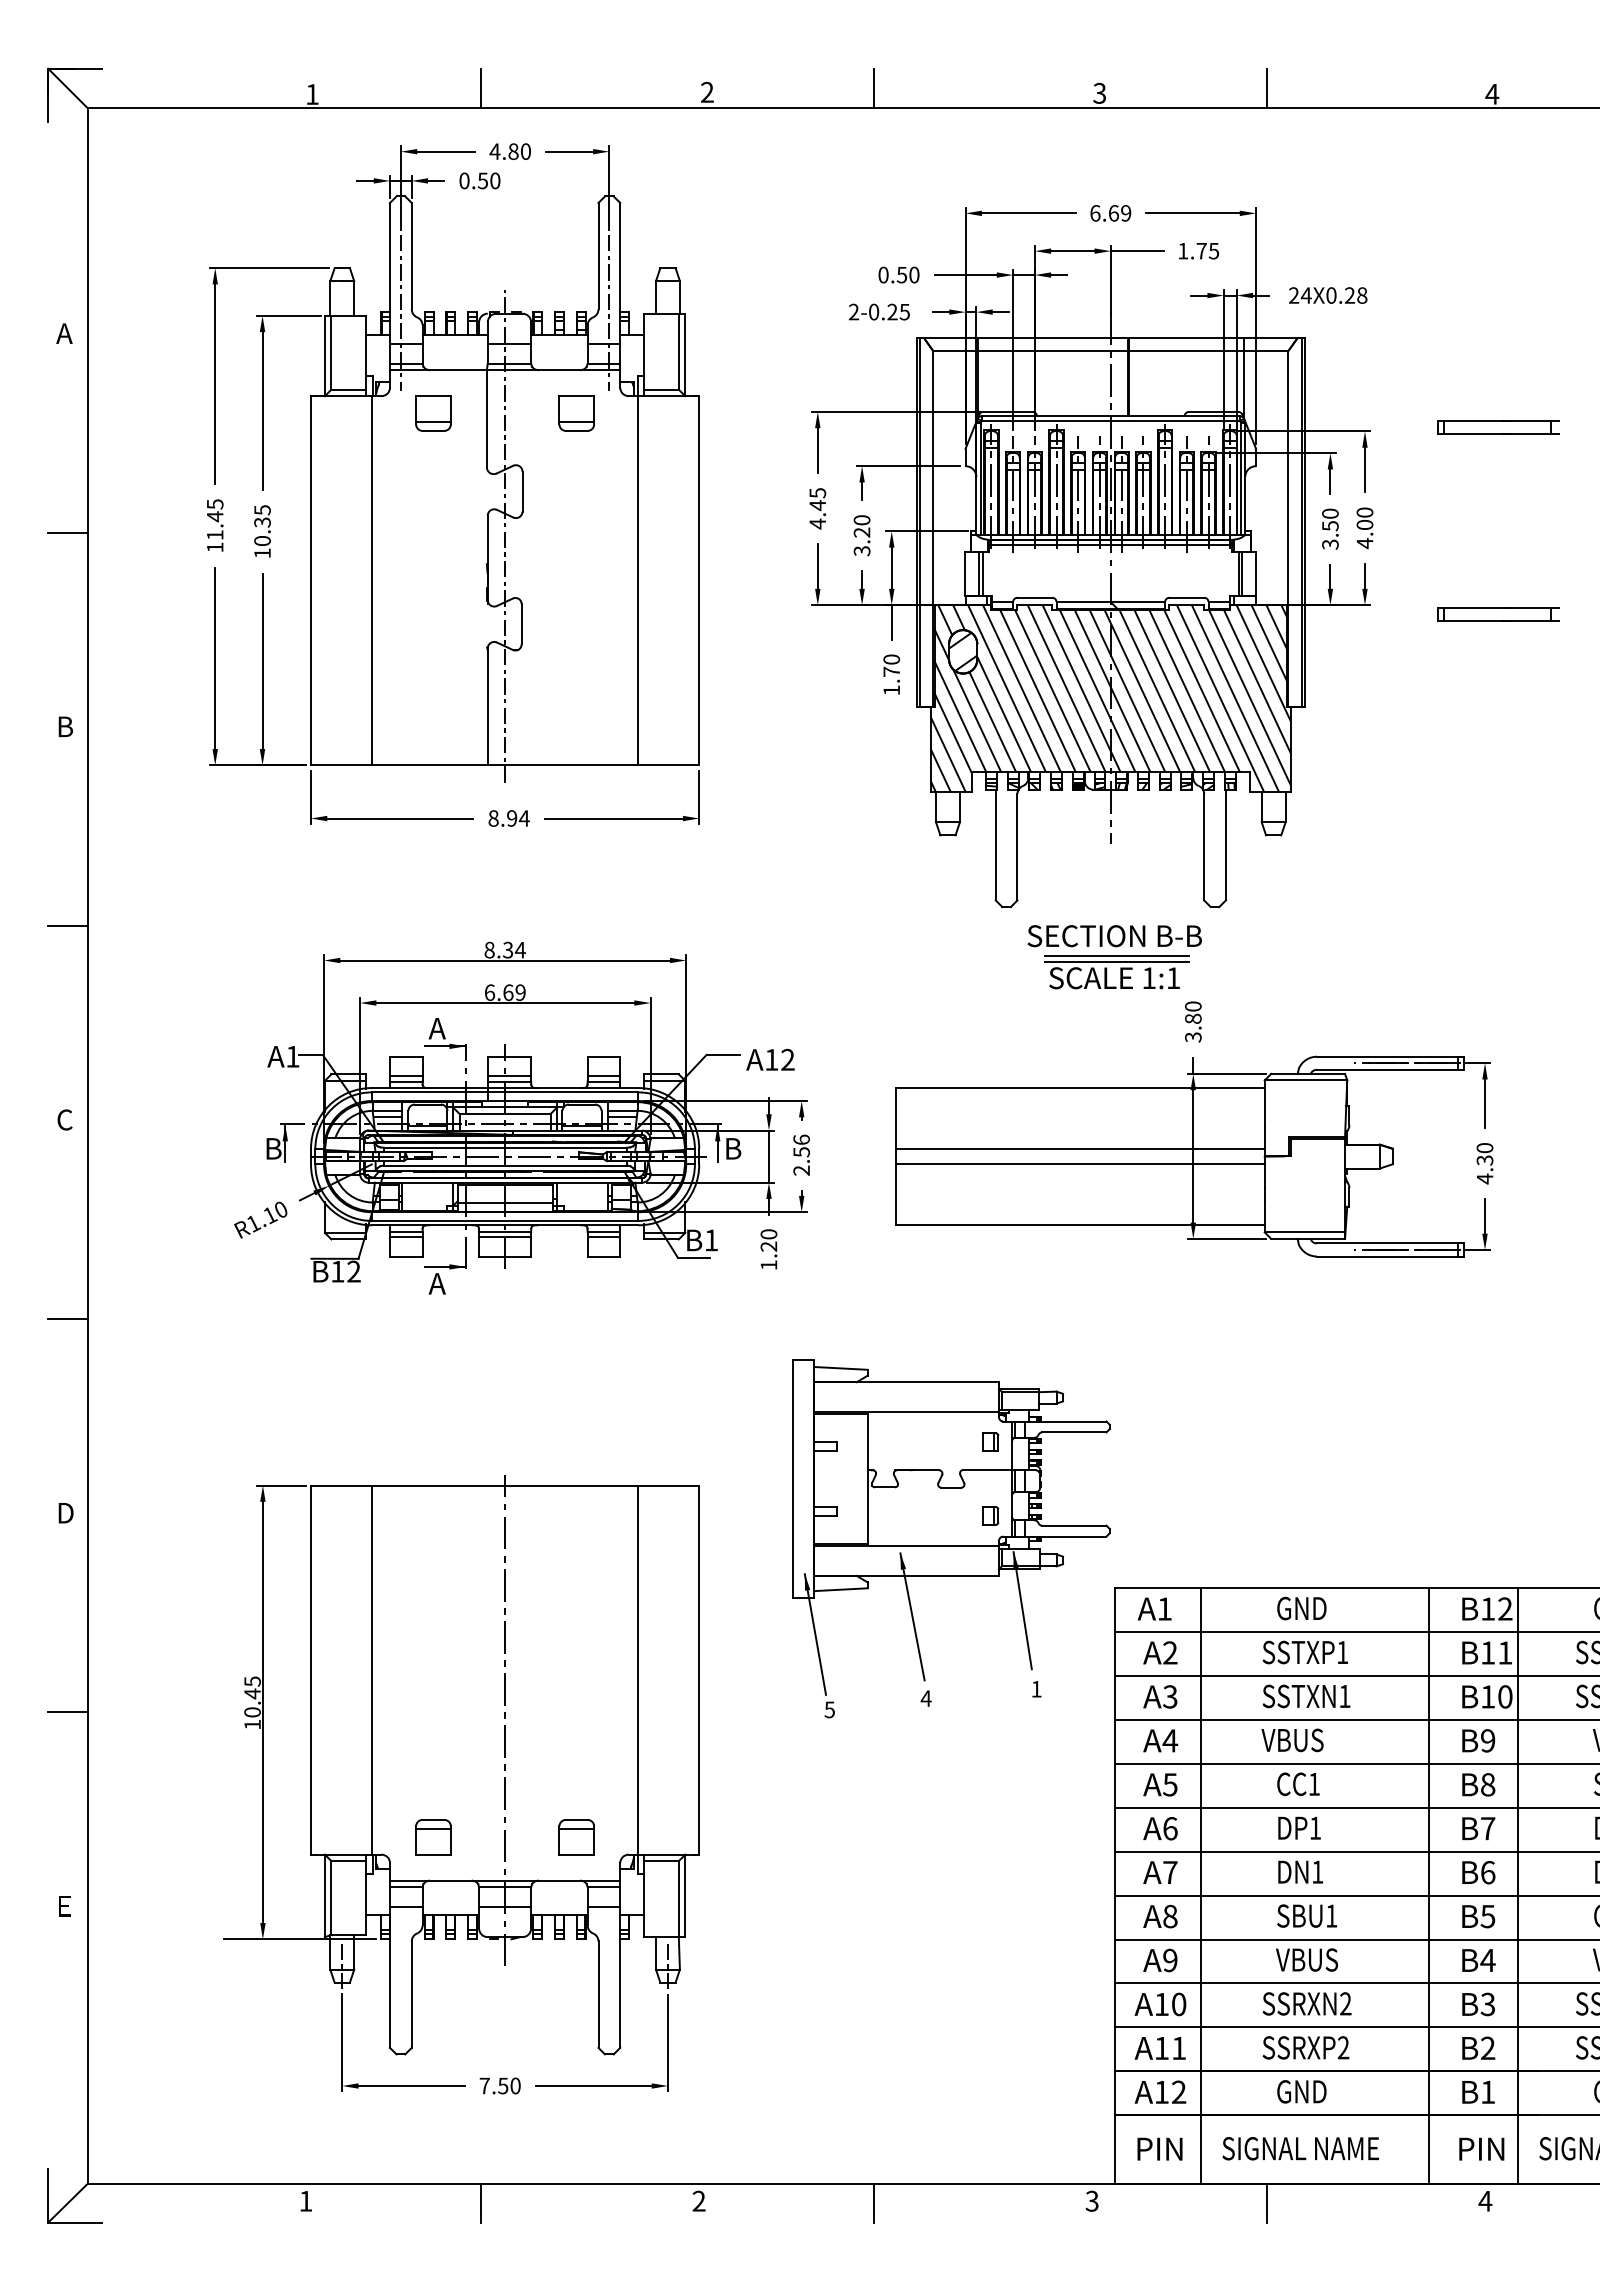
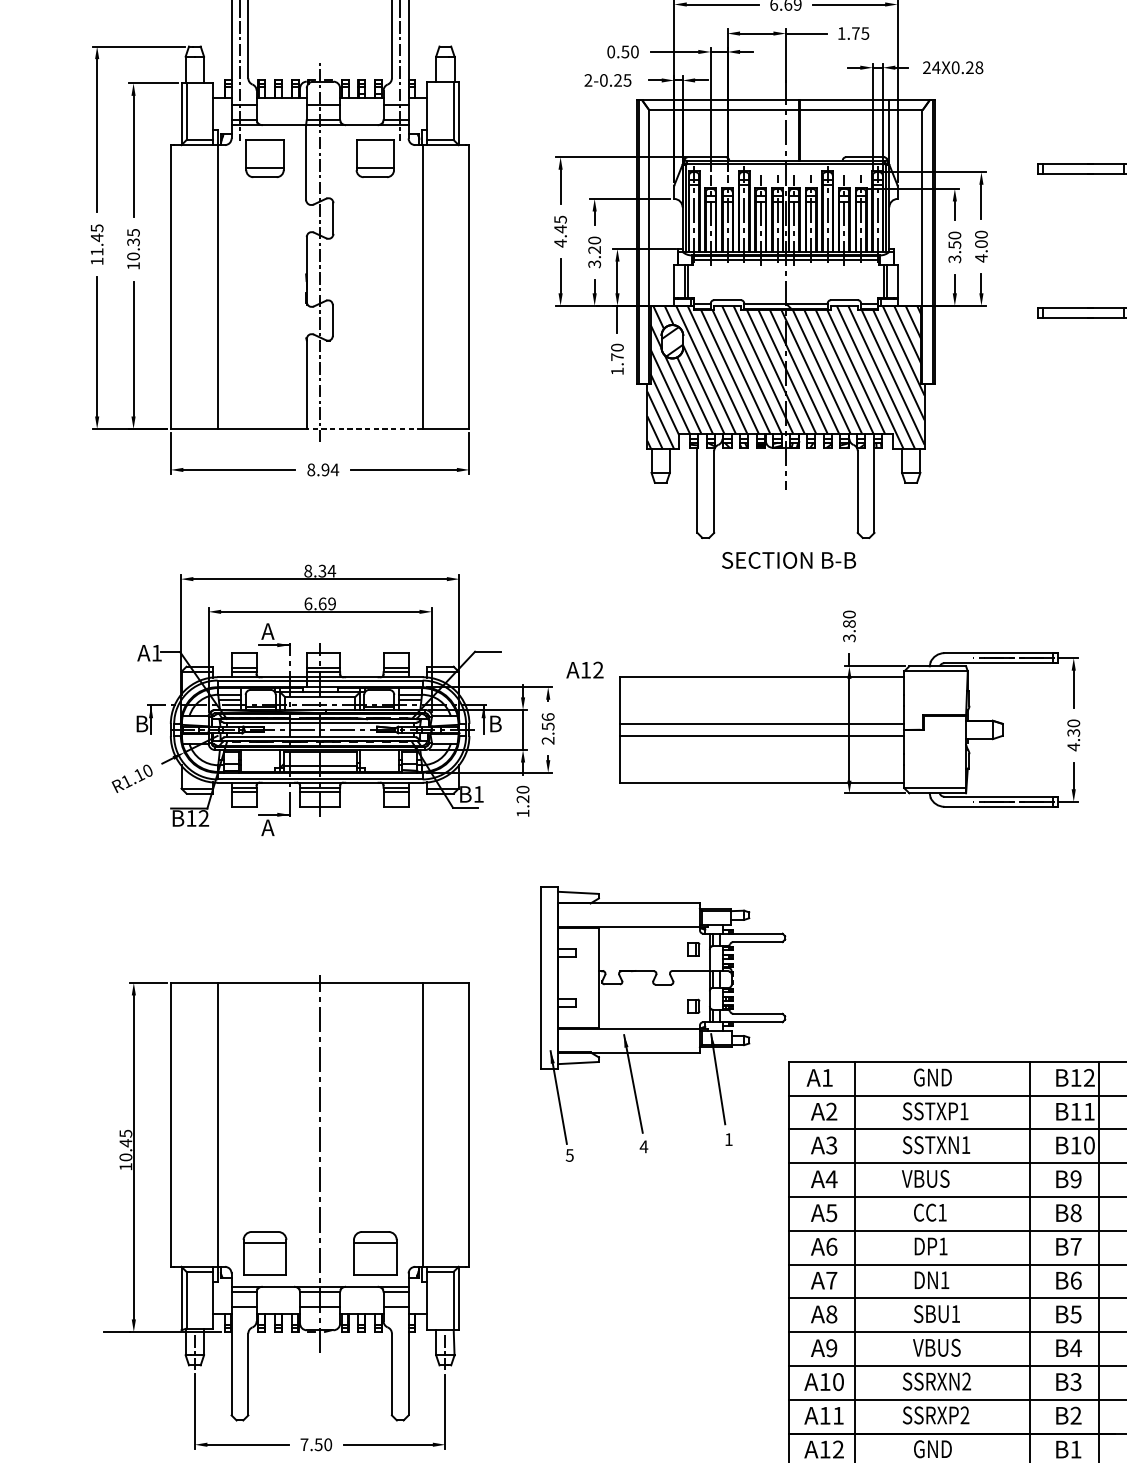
part: (433, 413) -> (265, 158), size x1.4
part: (576, 413) -> (375, 158), size x1.4
line: (562, 765) -> (364, 429), solid -> dashed
part: (1116, 972) -> (790, 588), removed
text: (770, 1059) -> (584, 669), moved
part: (433, 1837) -> (265, 1253), size x1.6
part: (576, 1837) -> (375, 1253), size x1.6

